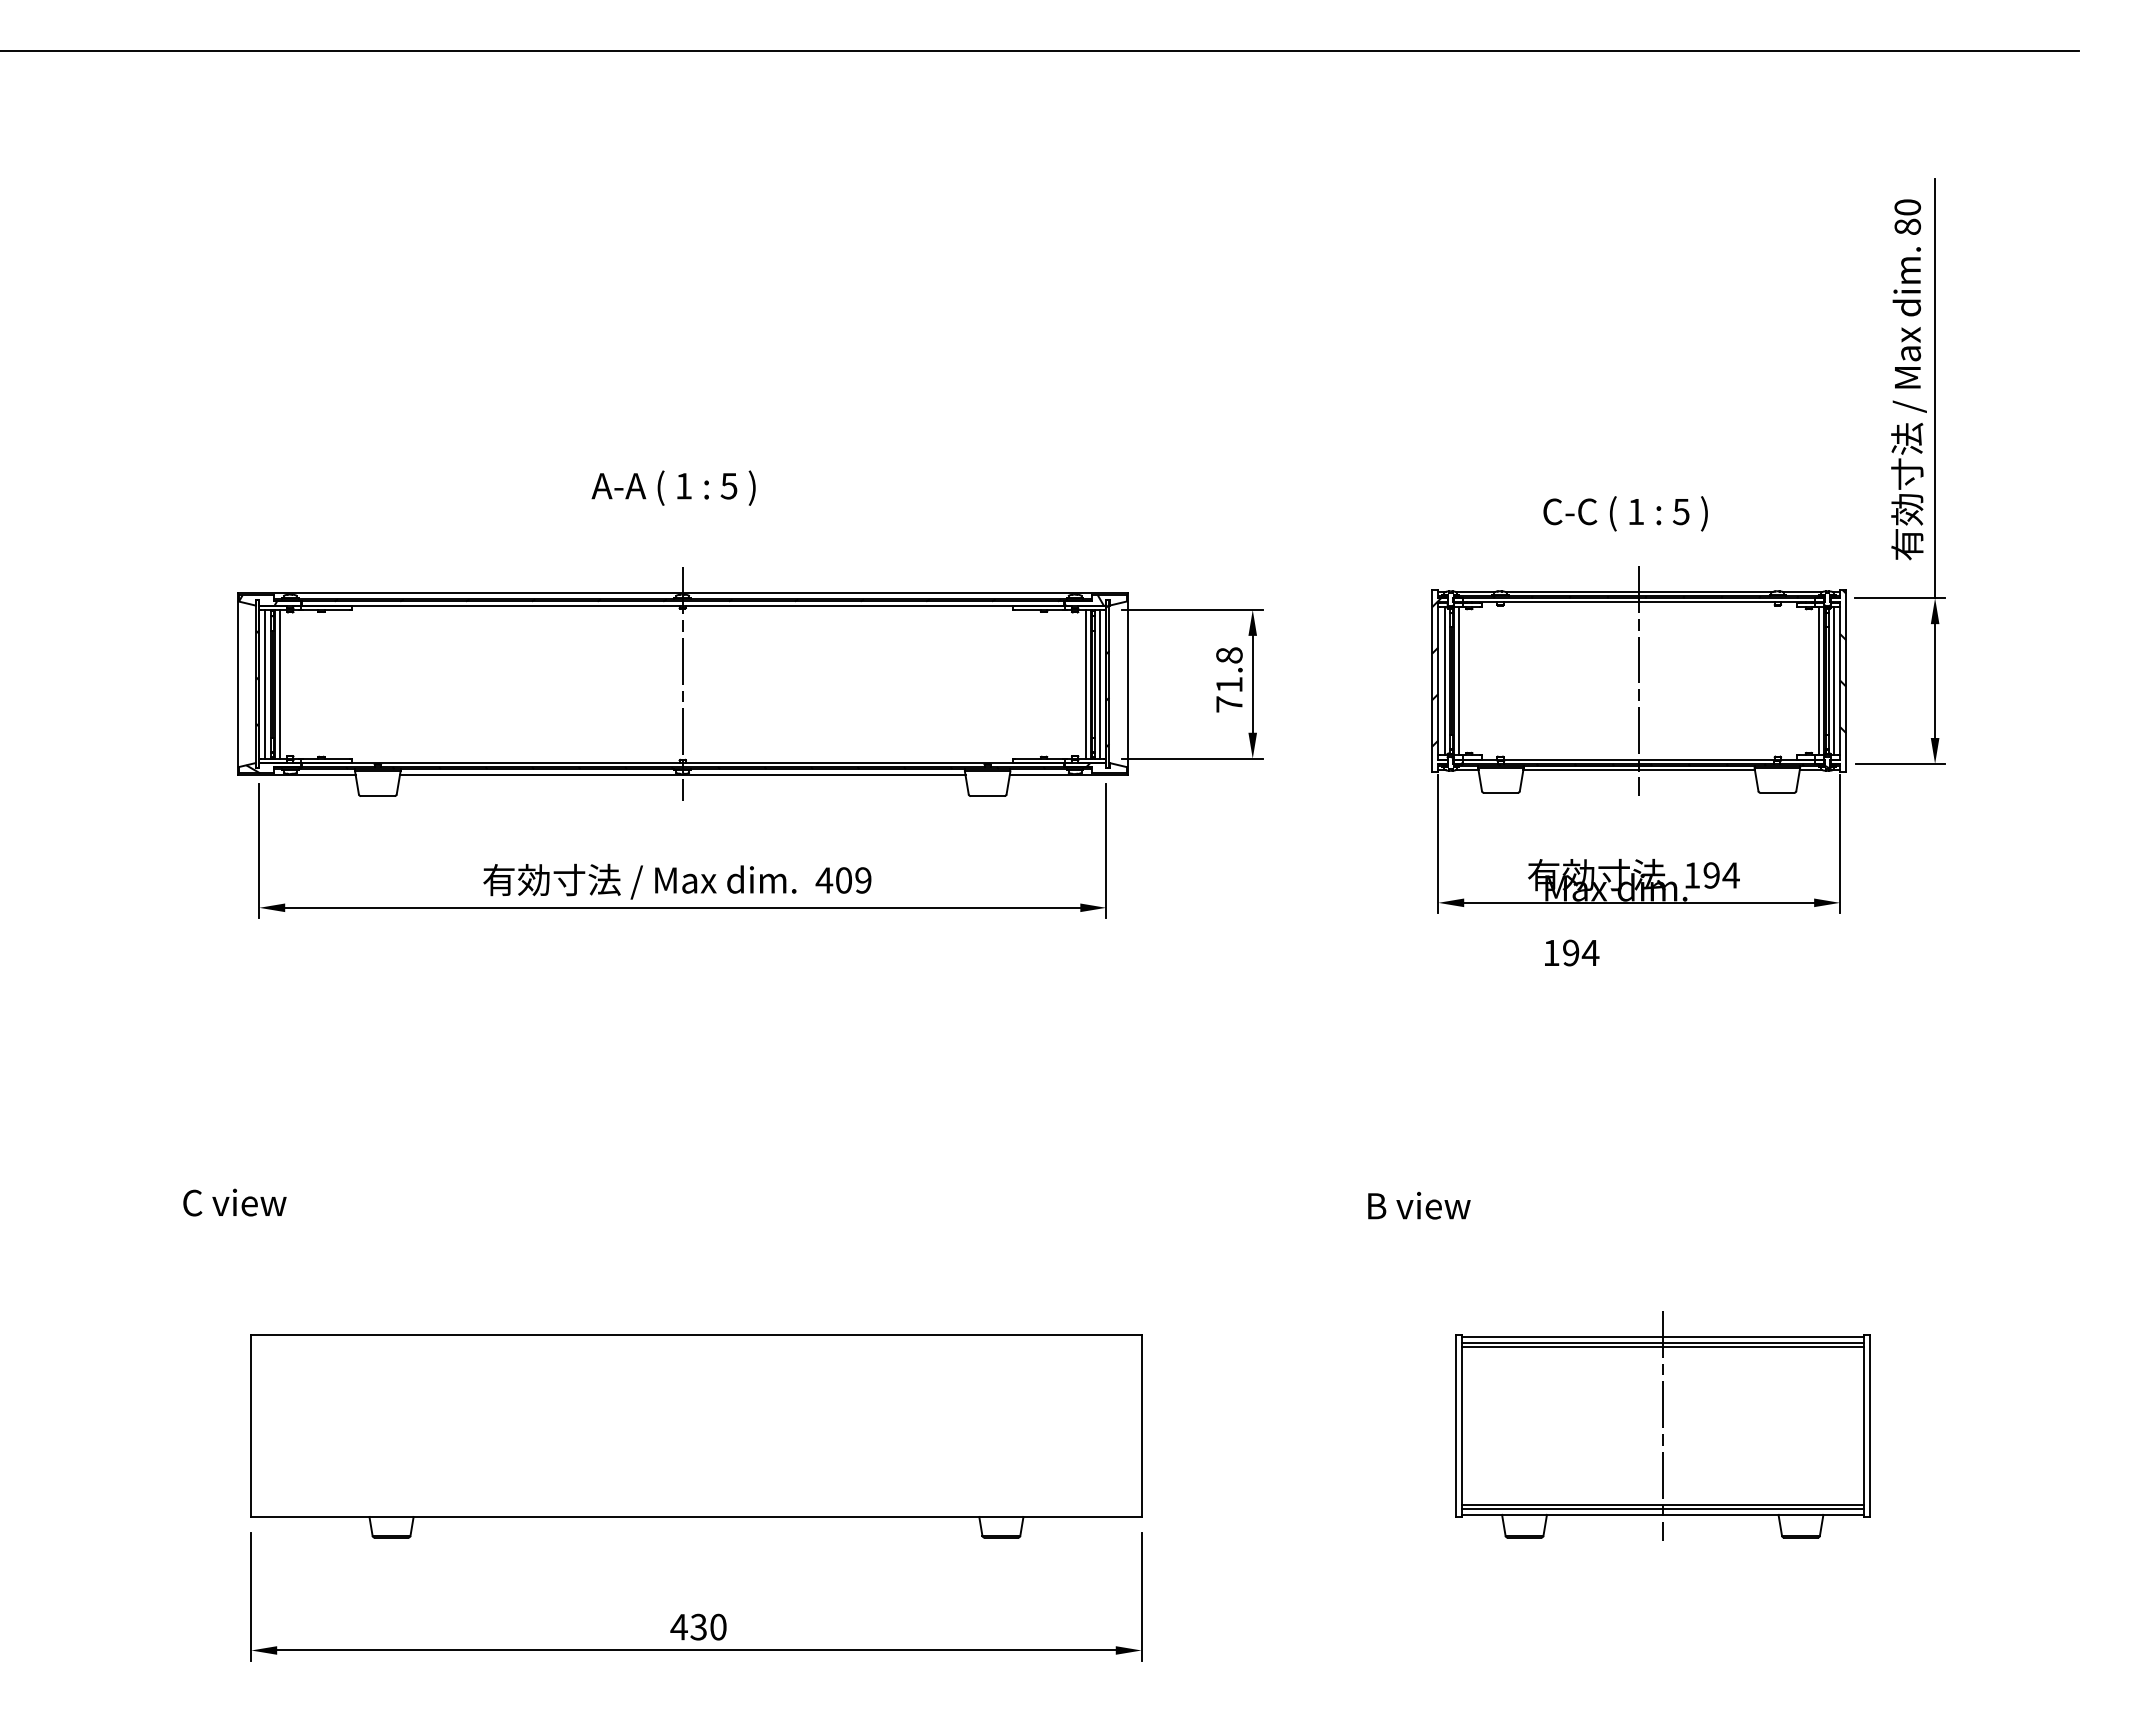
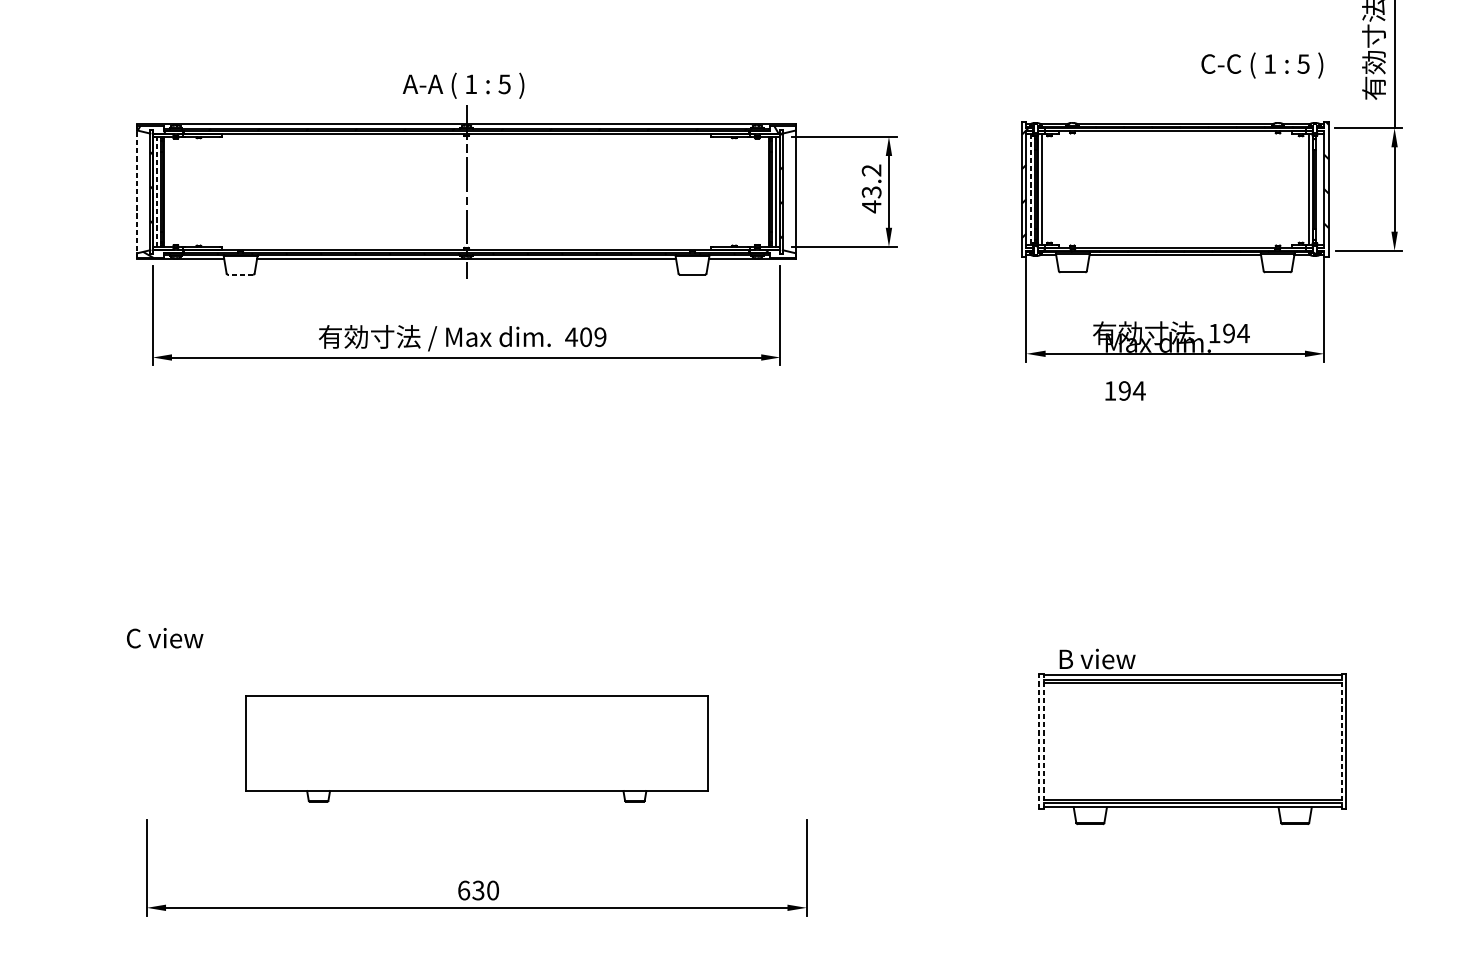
text: (673, 487) -> (463, 85), moved
text: (1625, 513) -> (1262, 65), moved
text: (1229, 680) -> (871, 189), 71.8 -> 43.2
line: (1444, 680) -> (1031, 189), solid -> dashed
line: (1833, 680) -> (1319, 189), removed
line: (1639, 681) -> (1175, 189), removed
line: (237, 683) -> (136, 191), solid -> dashed
line: (265, 683) -> (157, 191), solid -> dashed
line: (279, 683) -> (167, 191), removed
line: (1085, 683) -> (765, 191), removed
line: (377, 796) -> (240, 275), solid -> dashed
text: (234, 1202) -> (164, 638), moved
text: (1419, 1205) -> (1097, 658), moved
line: (1455, 1425) -> (1039, 741), solid -> dashed
line: (1461, 1425) -> (1043, 741), solid -> dashed
line: (1662, 1425) -> (1192, 741), removed
line: (1863, 1426) -> (1341, 741), solid -> dashed
part: (696, 1436) -> (476, 749), size x0.7
text: (678, 1626) -> (463, 890), 430 -> 630

